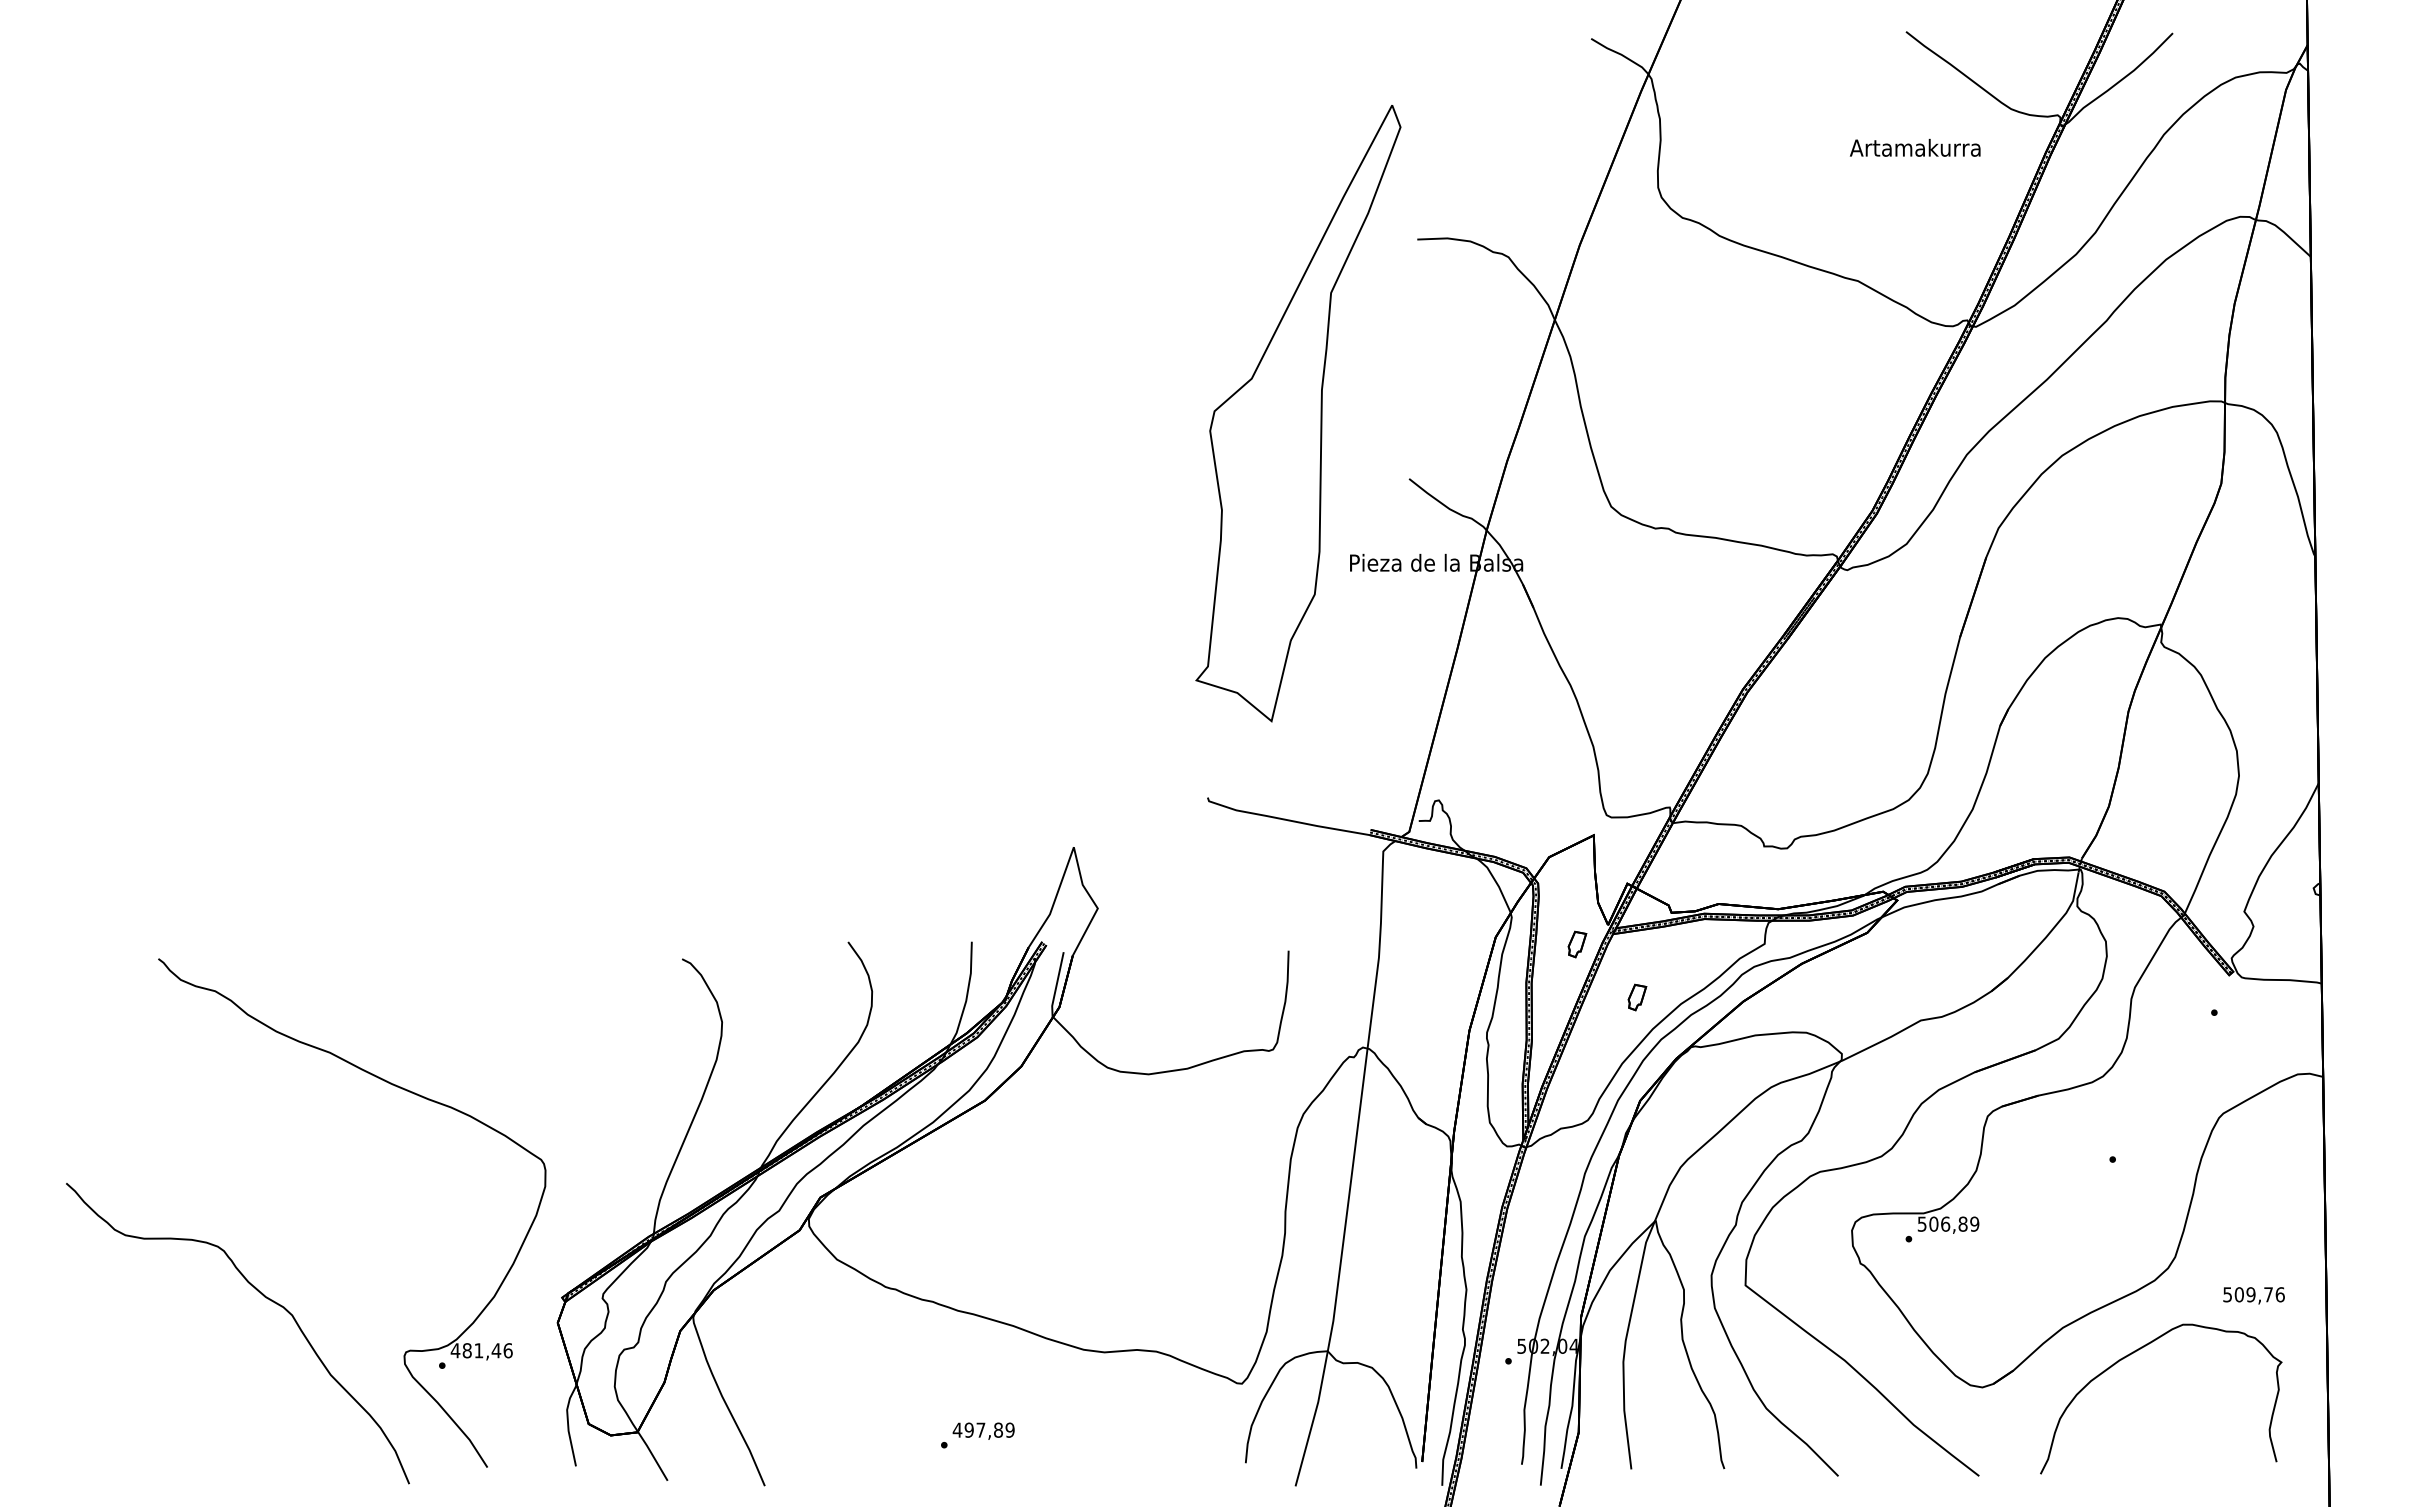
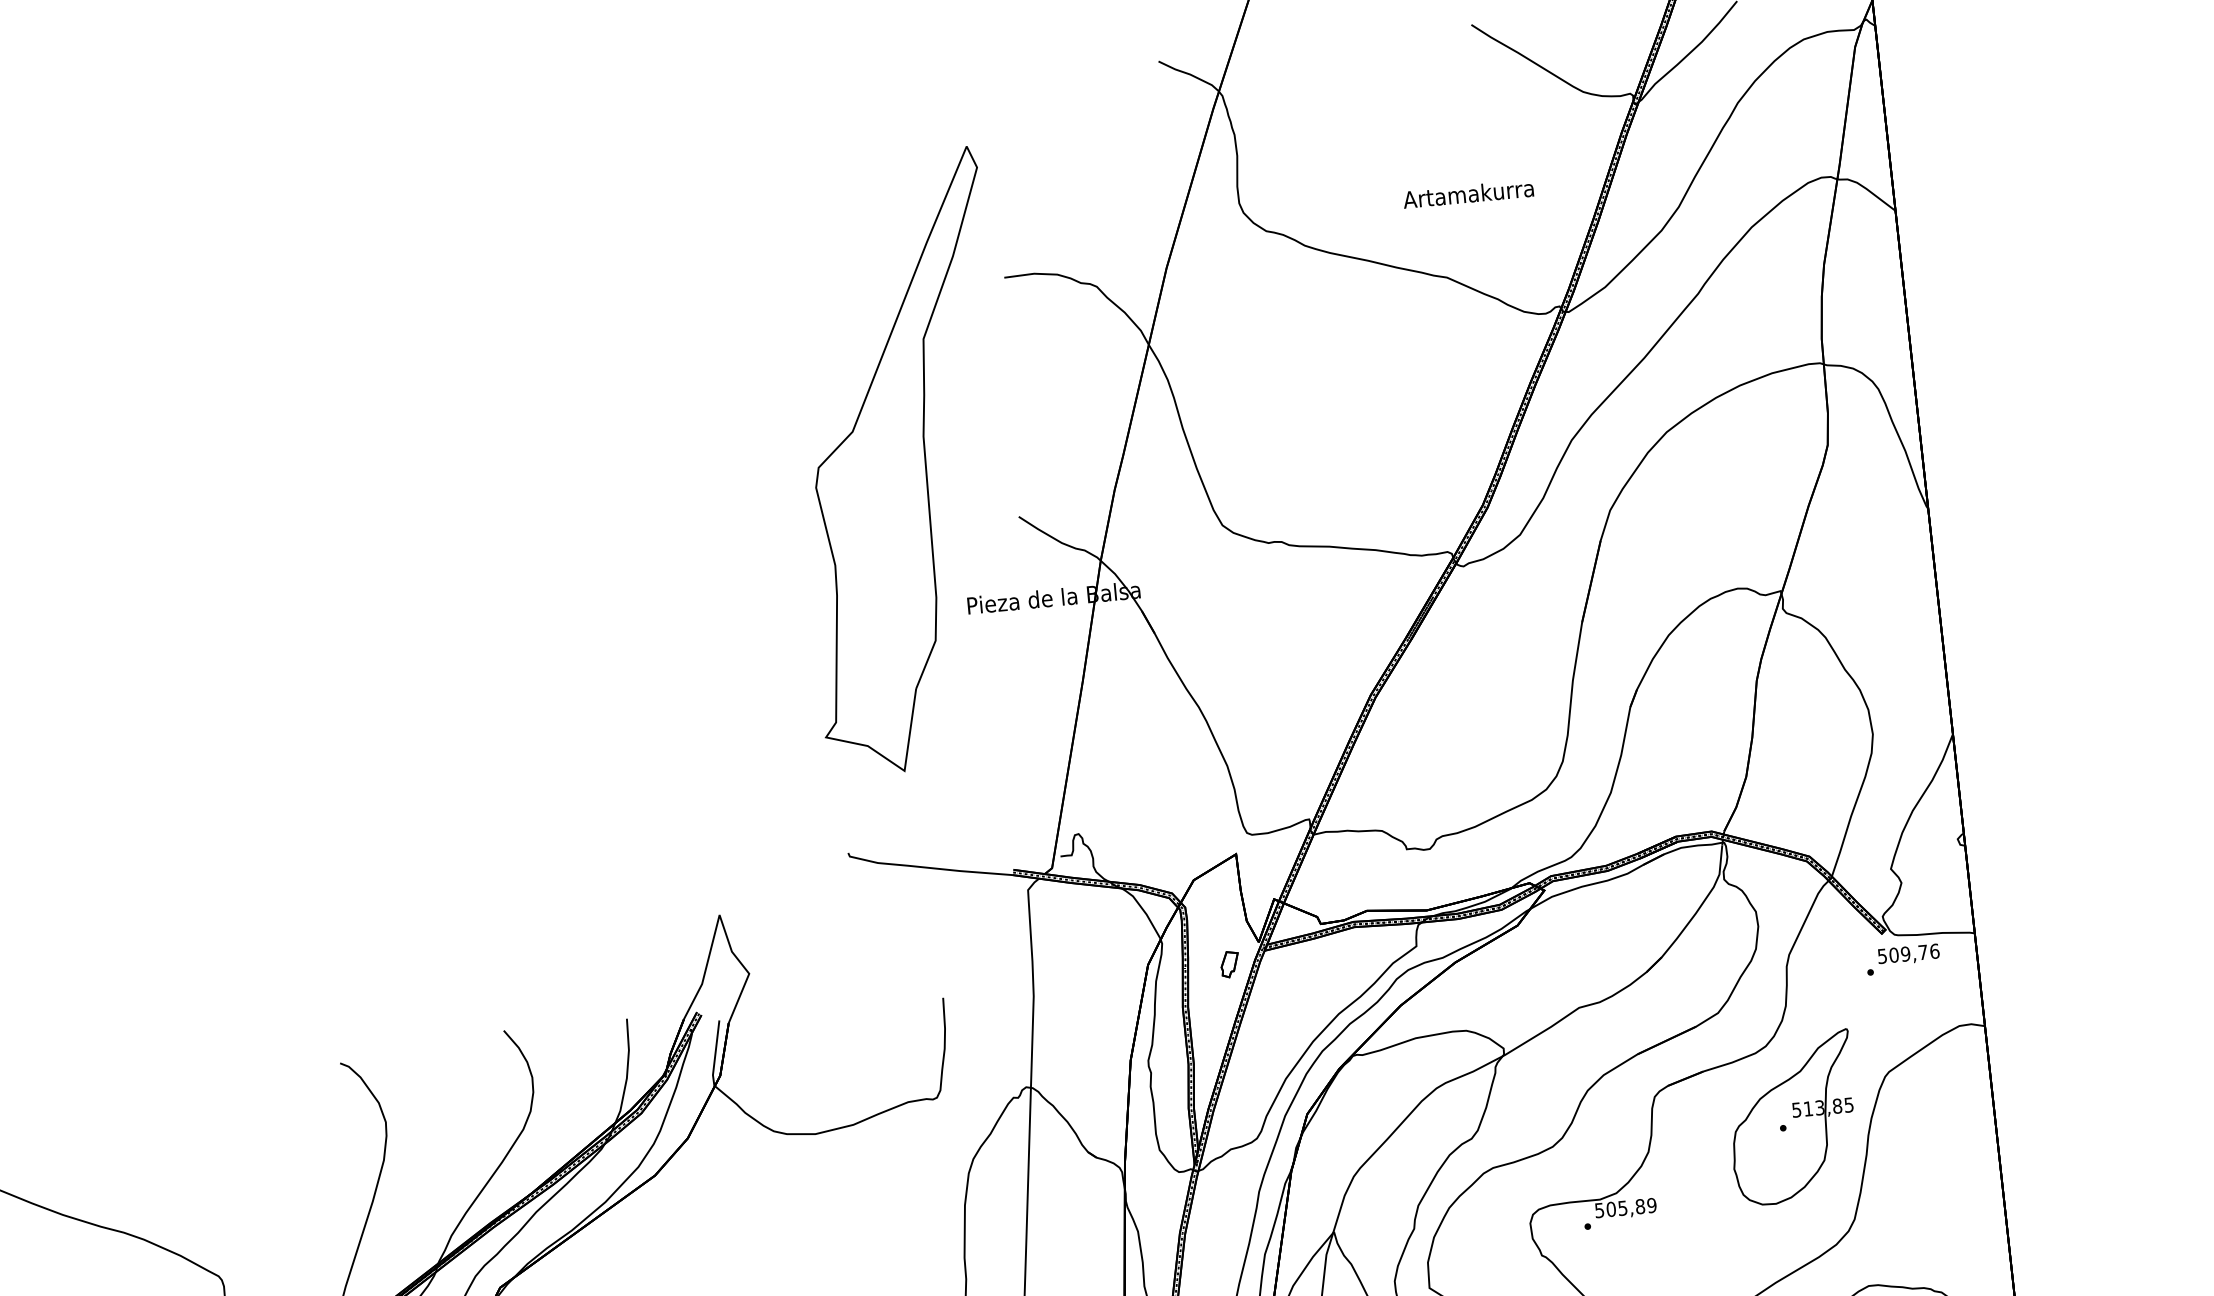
text: (1915, 147) -> (1468, 193), moved
part: (1637, 997) -> (1294, 1011), removed
part: (2122, 1150) -> (1792, 1118), added
text: (1945, 1223) -> (1622, 1207), 506,89 -> 505,89
text: (2253, 1295) -> (1908, 954), moved

